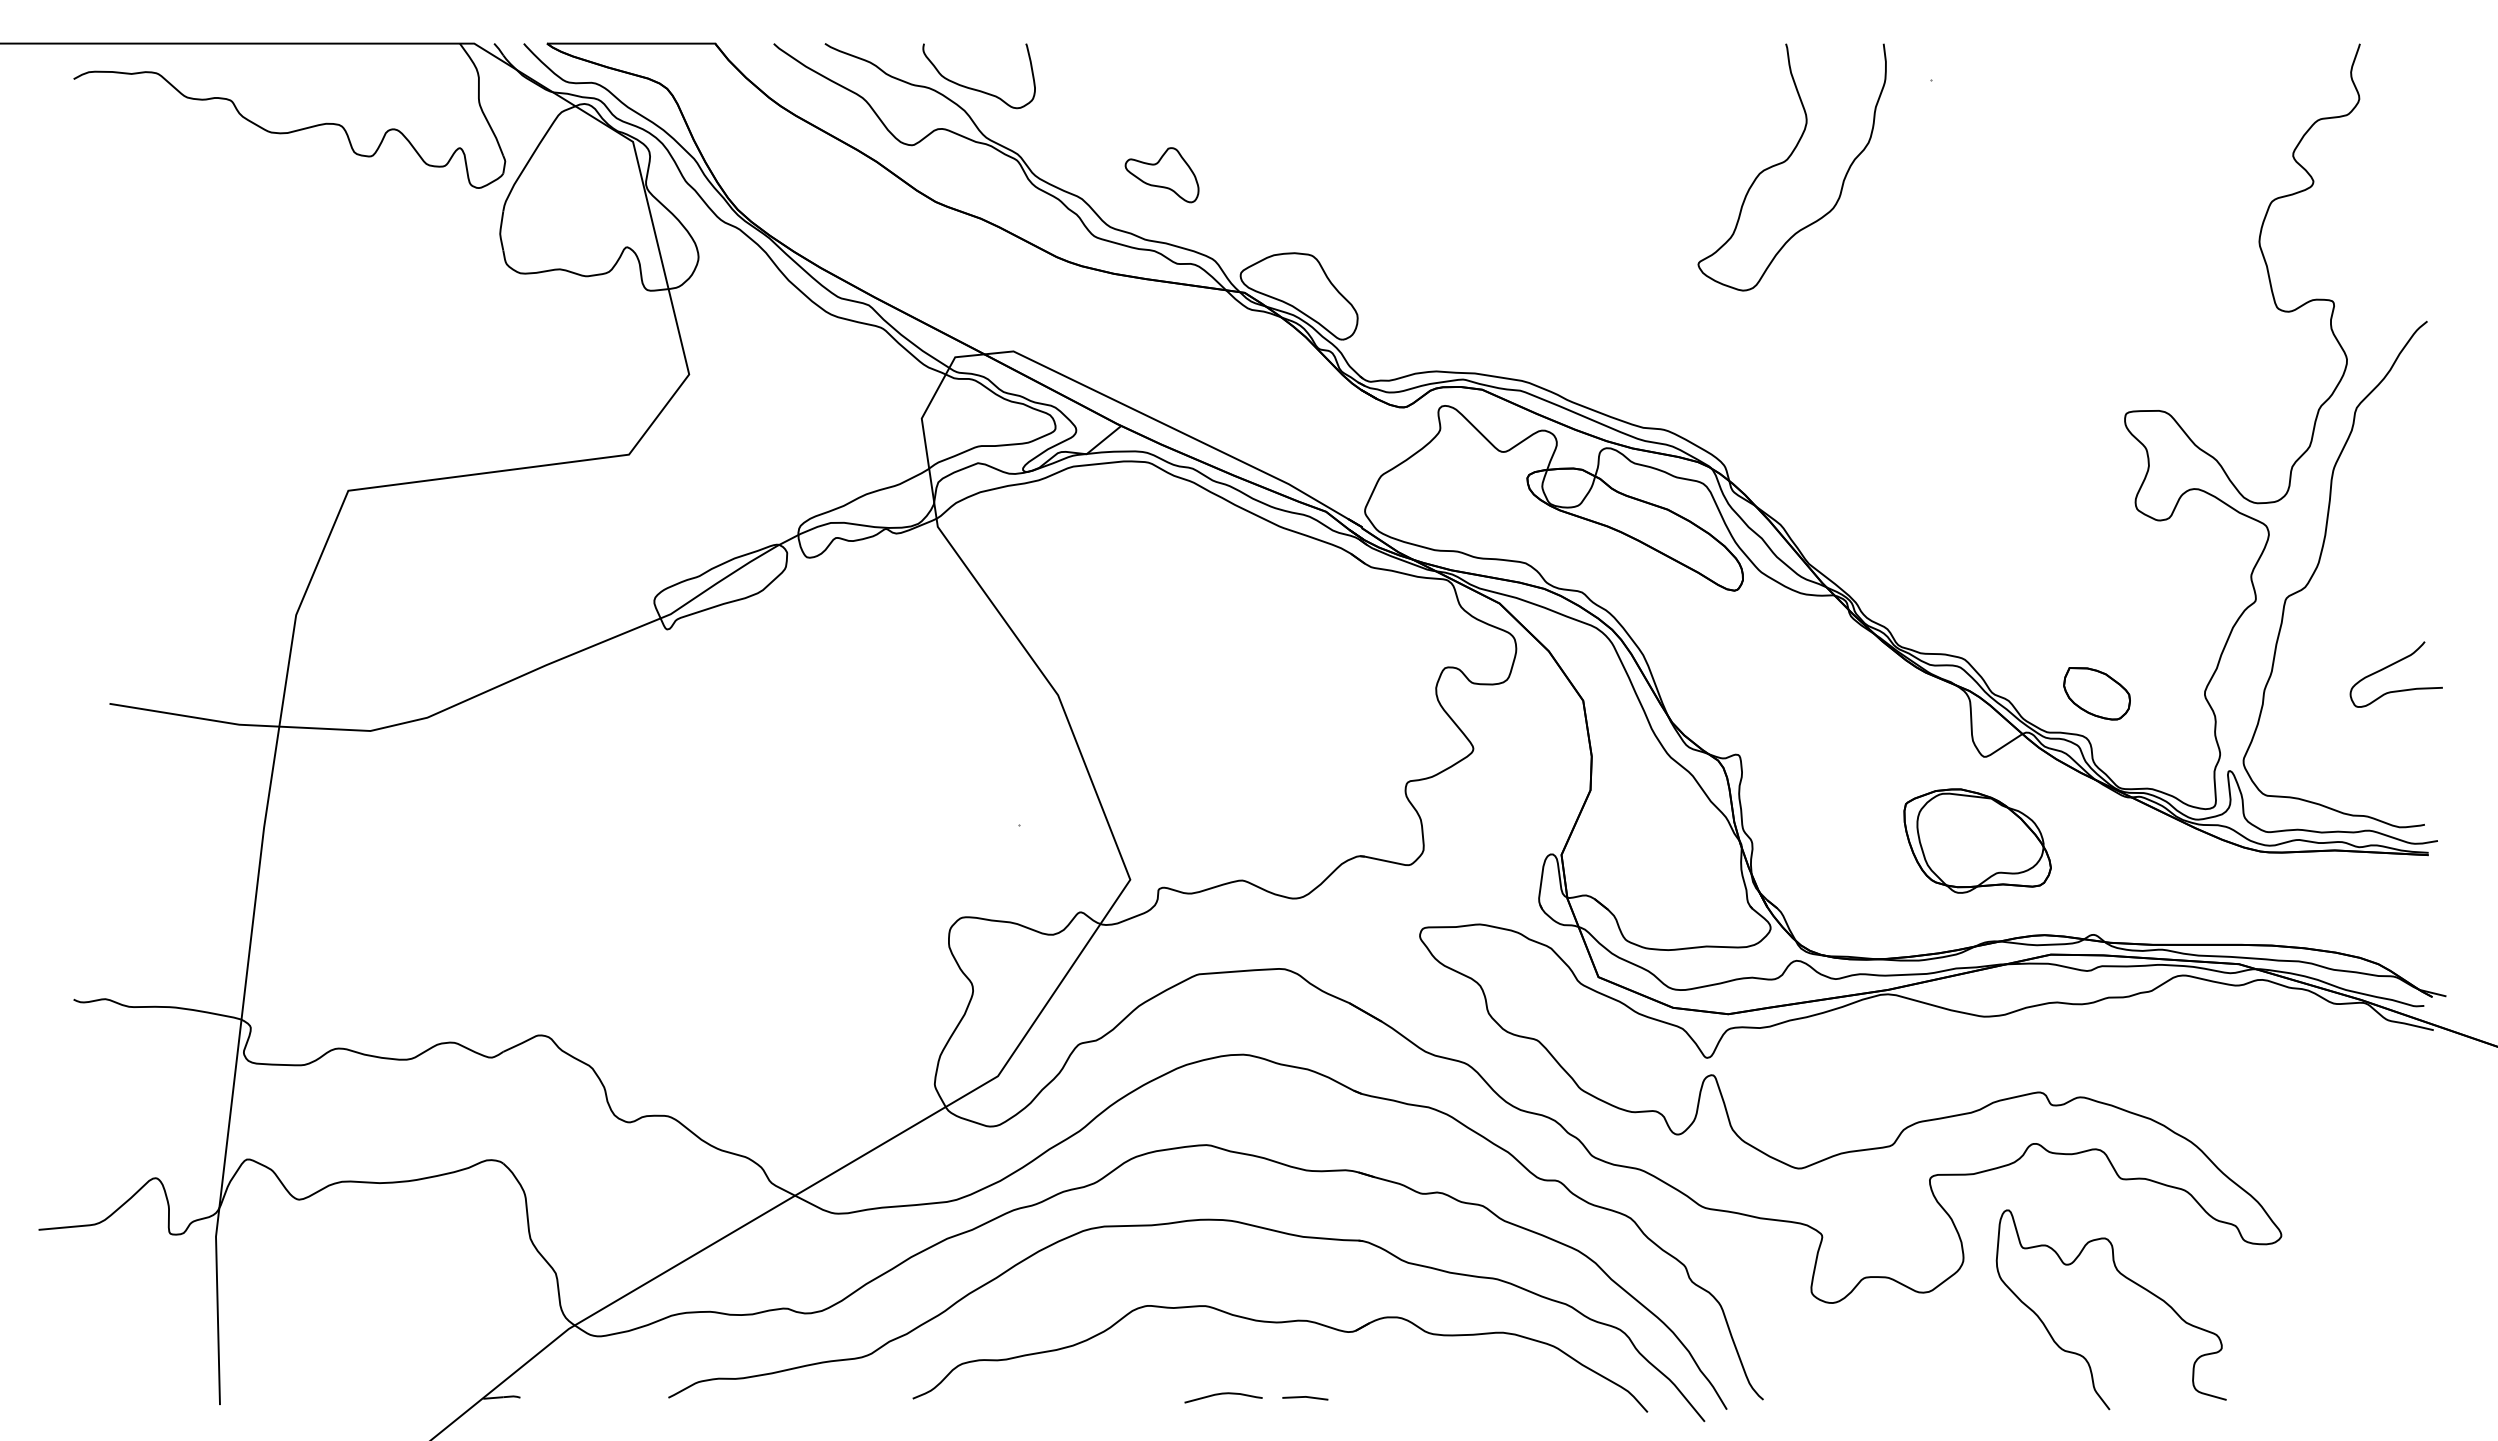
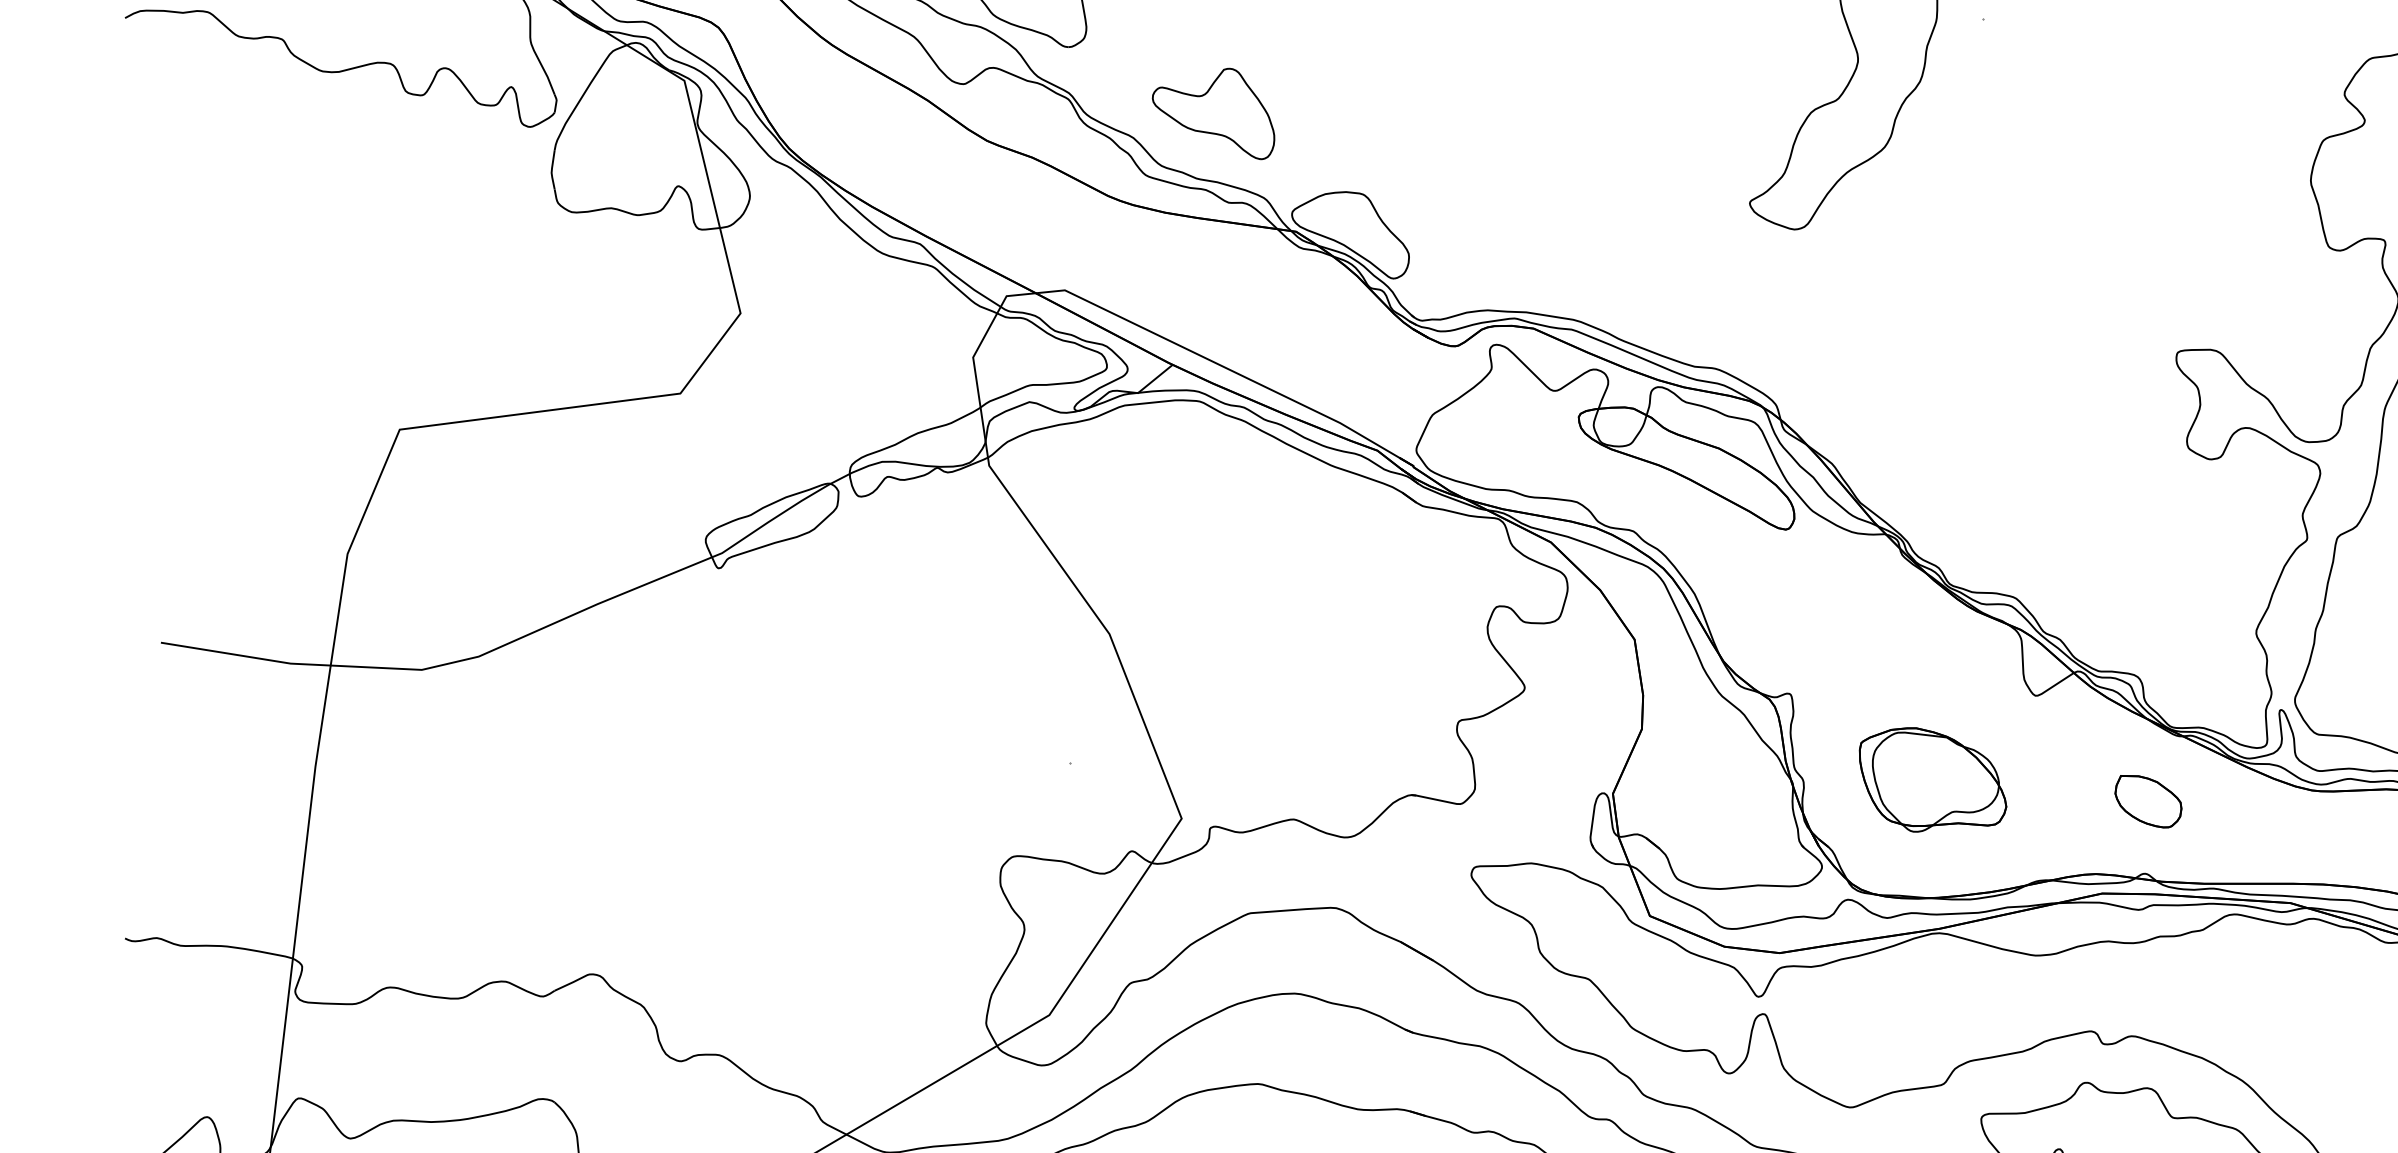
part: (1161, 175) -> (1212, 114), size x1.67
part: (2096, 693) -> (2147, 801), moved
part: (1977, 840) -> (1932, 779), moved

